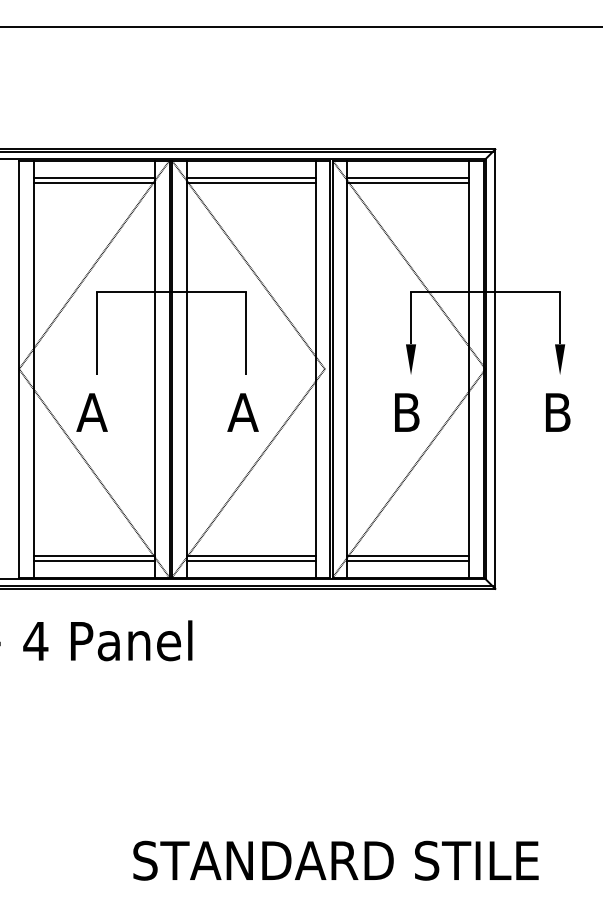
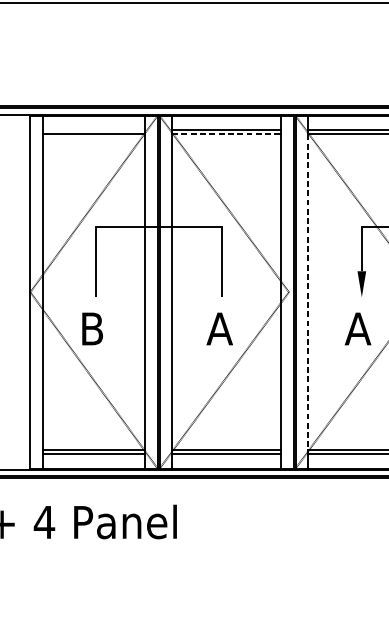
line: (93, 177) -> (93, 130), removed
line: (251, 182) -> (226, 134), solid -> dashed
line: (347, 369) -> (308, 292), solid -> dashed
text: (91, 412) -> (91, 328), A -> B
text: (406, 412) -> (358, 328), B -> A

